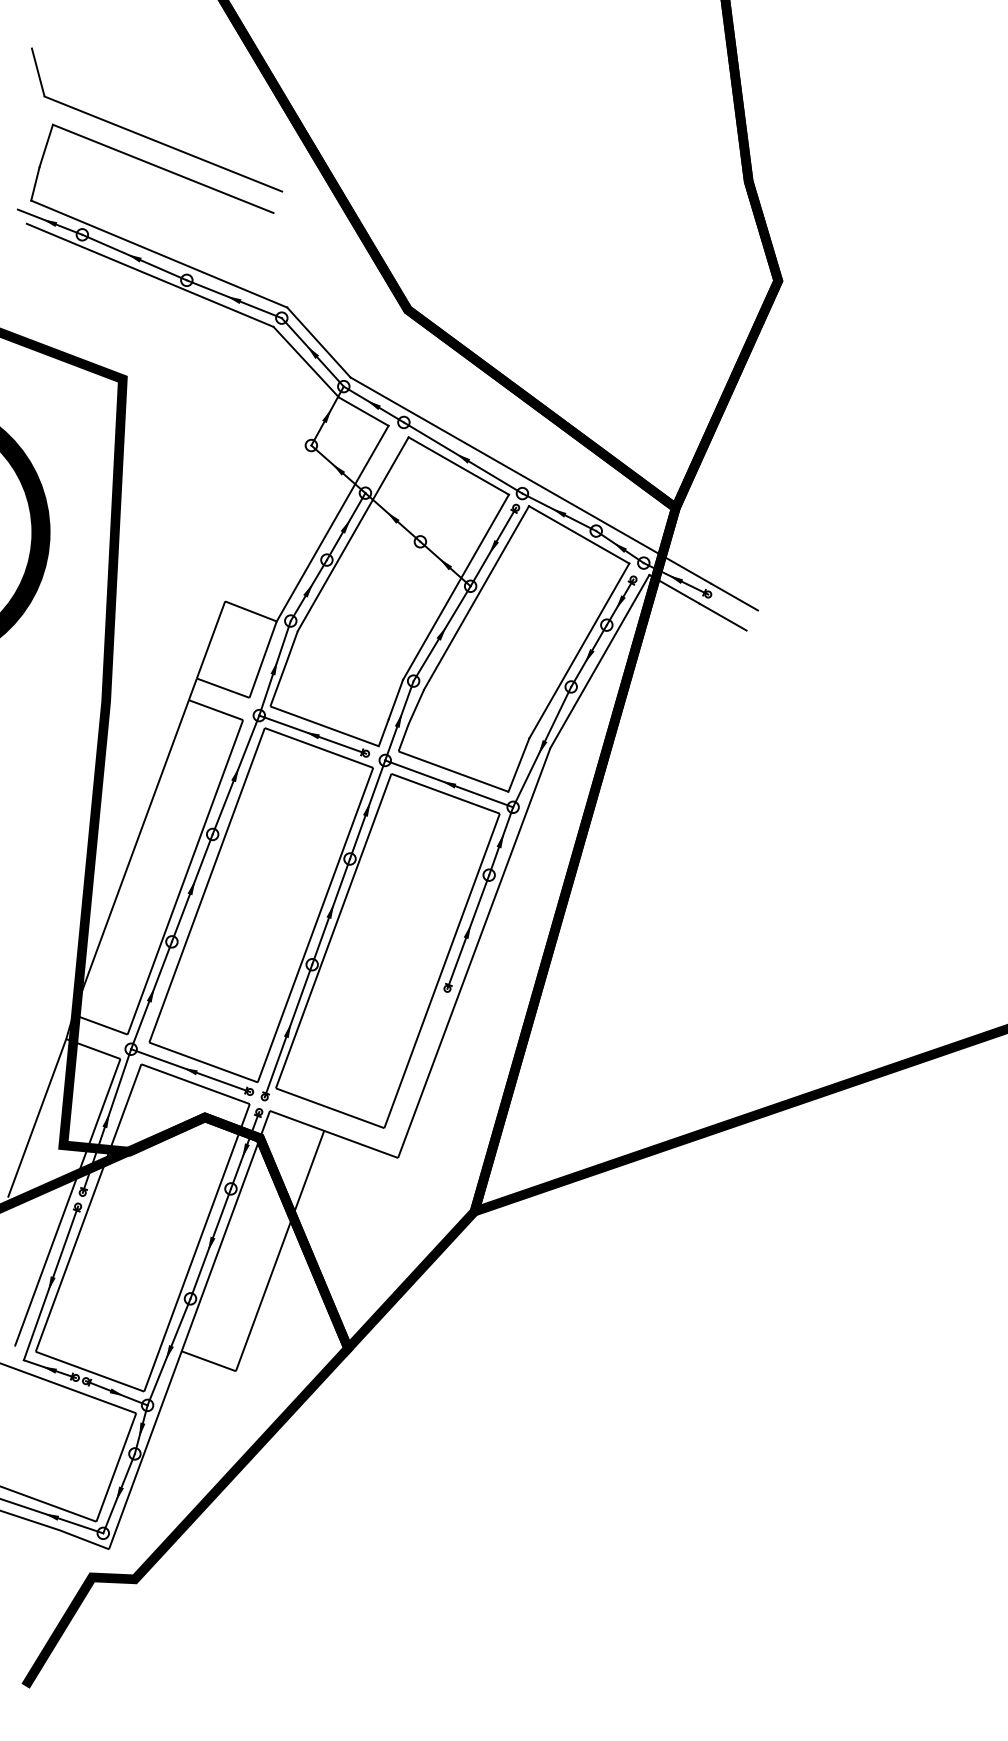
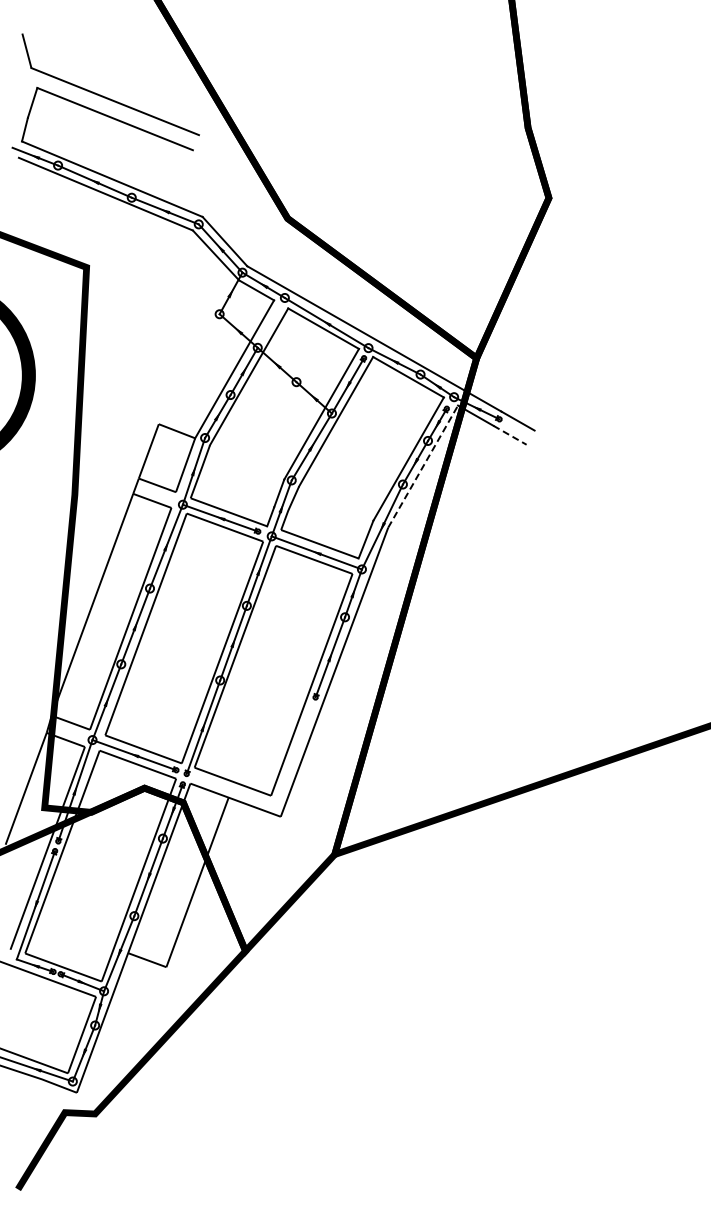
line: (723, 617) -> (510, 435), solid -> dashed
line: (600, 661) -> (423, 466), solid -> dashed

